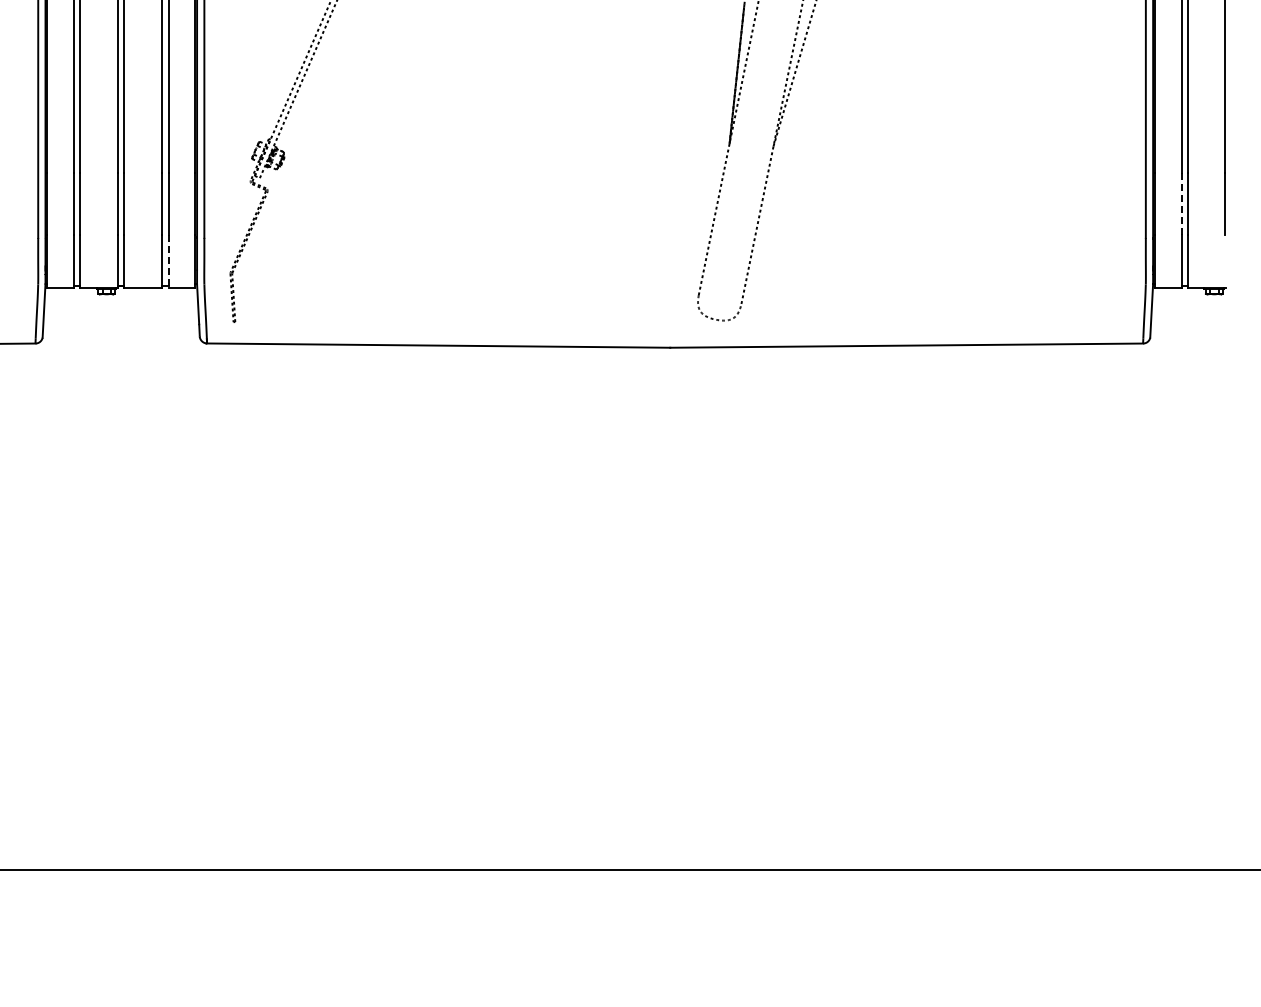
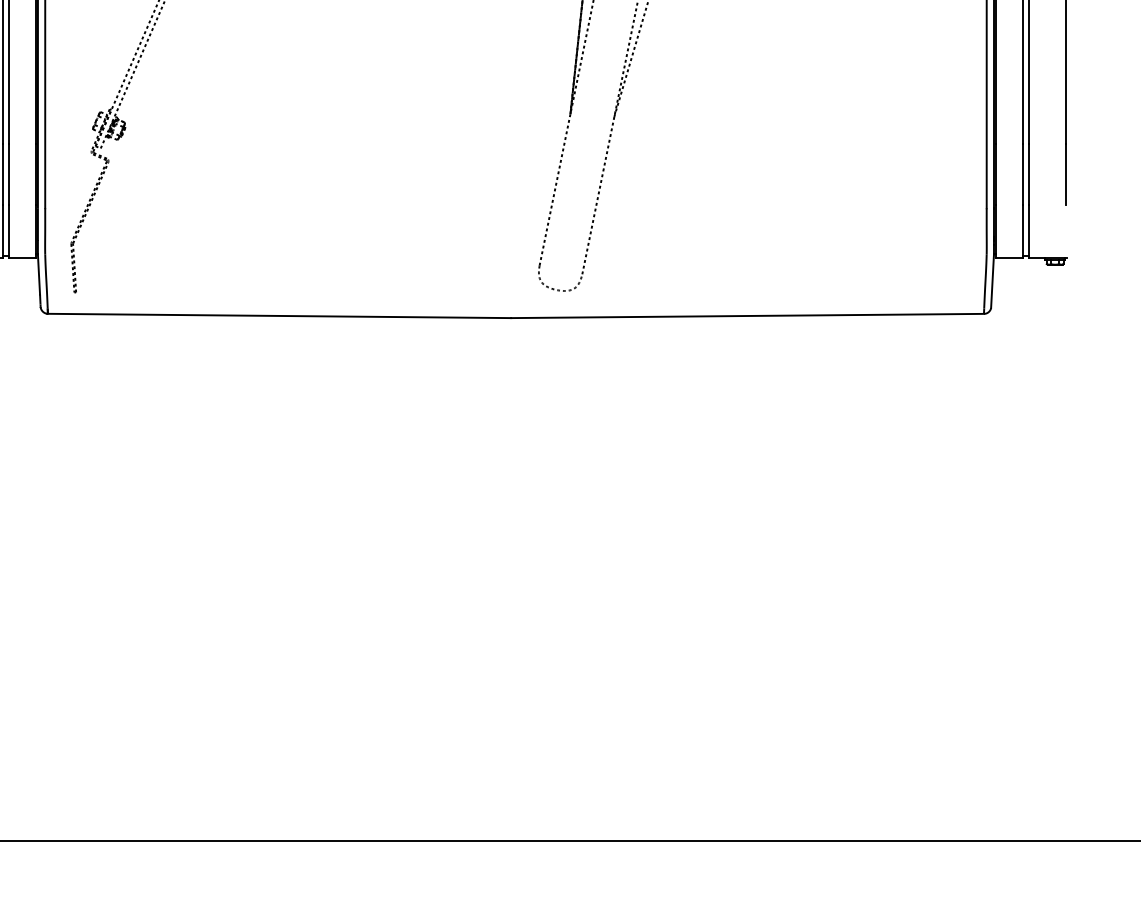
line: (1181, 204) -> (1022, 174), dashed -> solid
line: (168, 261) -> (9, 231), dashed -> solid

